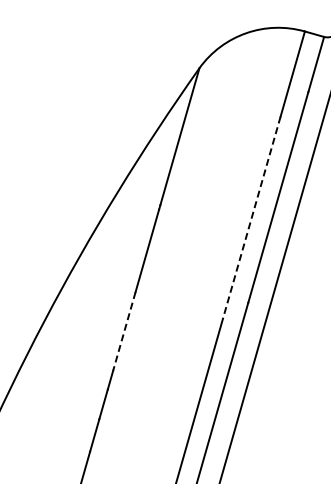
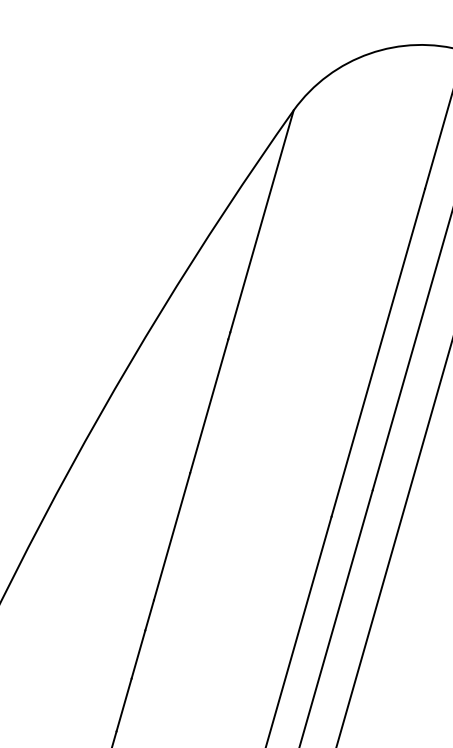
line: (251, 218) -> (377, 353), dashed -> solid
line: (124, 331) -> (172, 536), dashed -> solid

